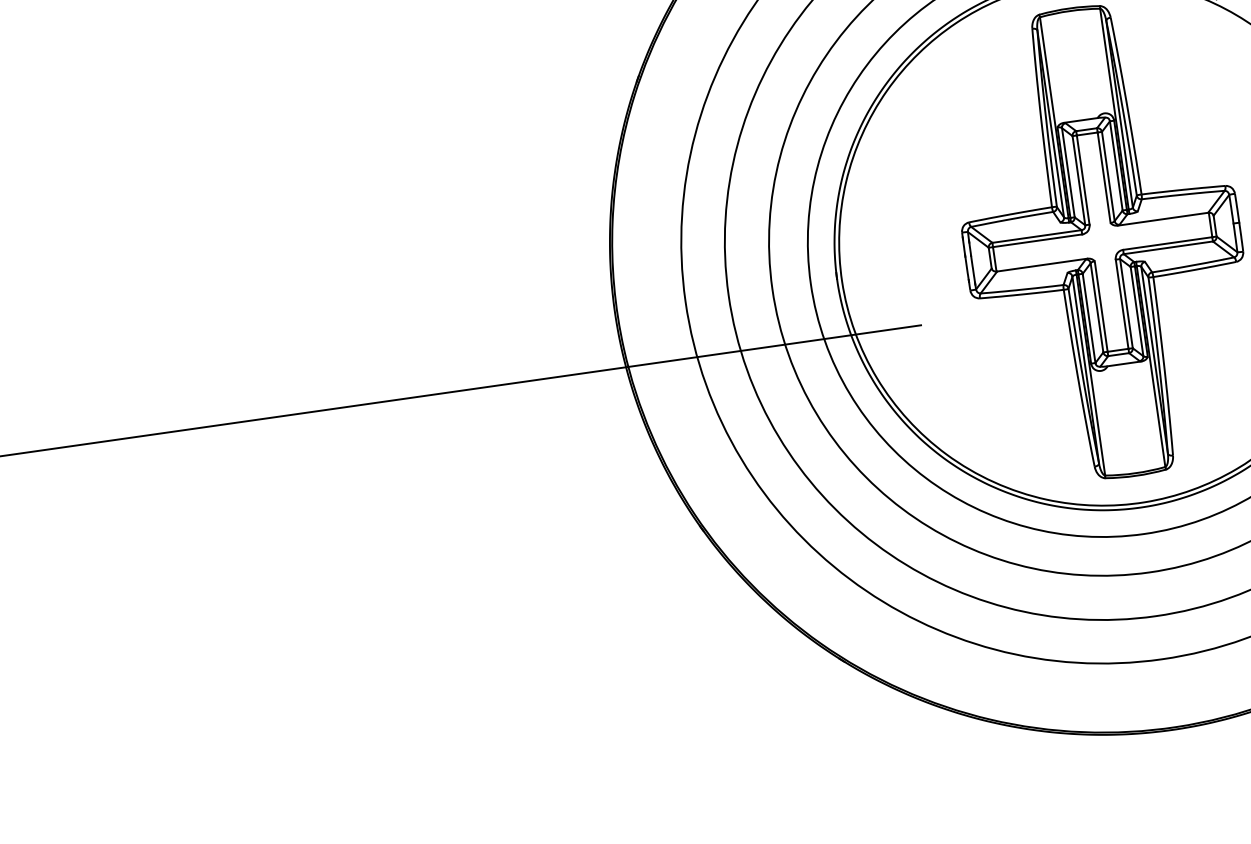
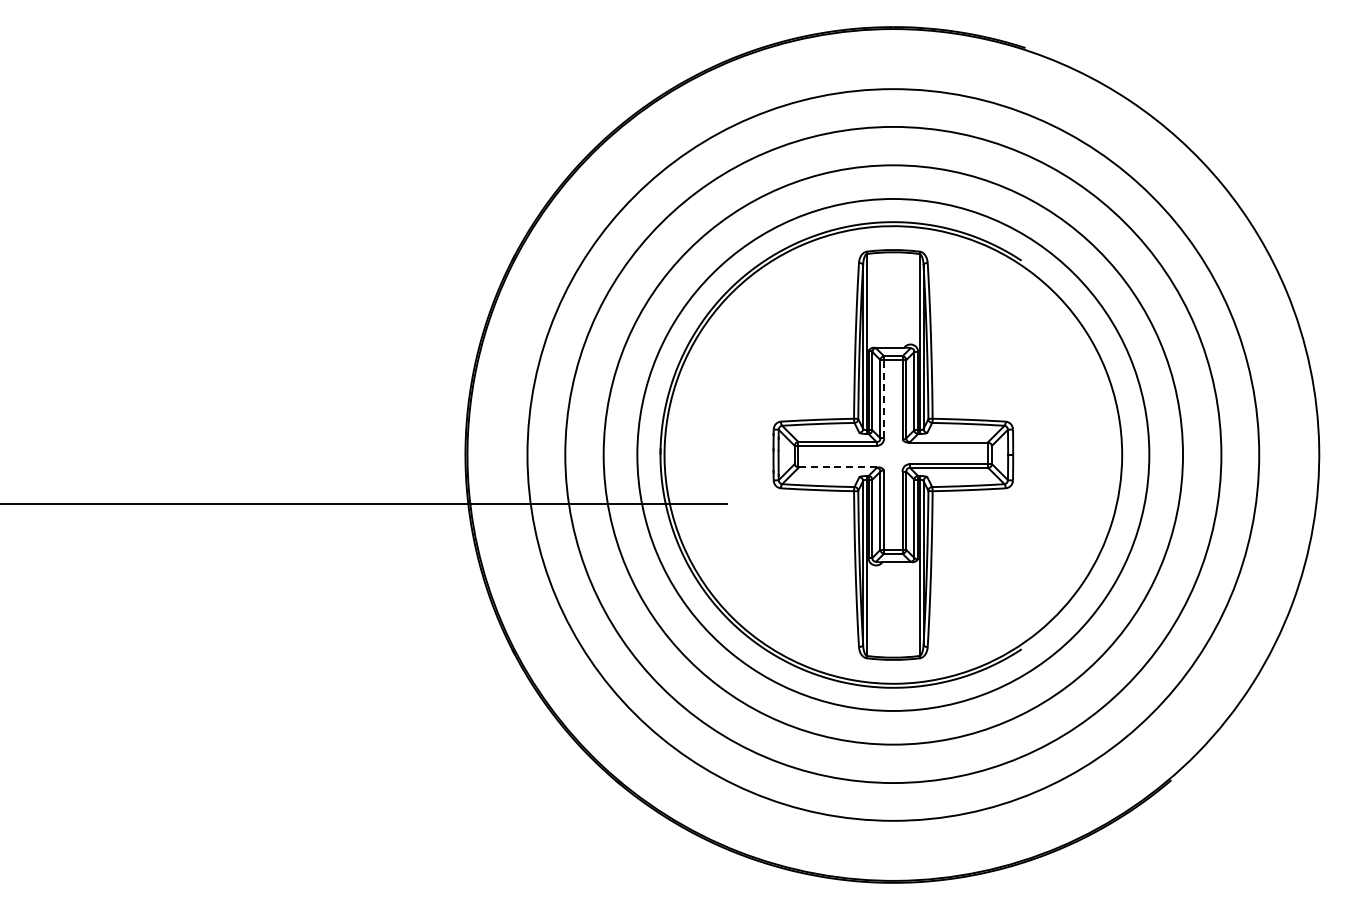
line: (1083, 179) -> (884, 398), solid -> dashed
line: (1043, 265) -> (839, 467), solid -> dashed

